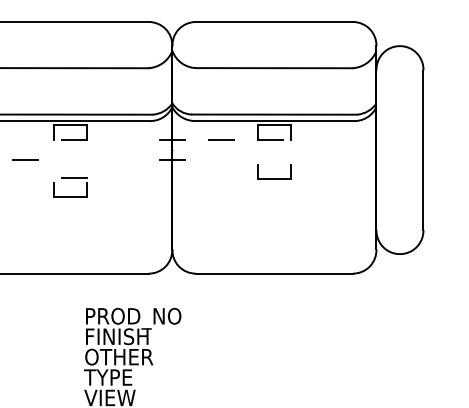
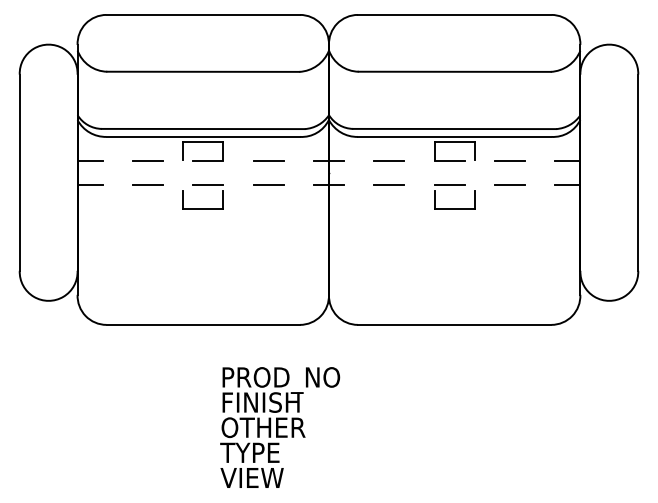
line: (25, 140) -> (147, 160), added
line: (123, 140) -> (268, 160), added
line: (318, 140) -> (509, 160), added
line: (366, 140) -> (567, 160), added
line: (123, 159) -> (268, 184), added
line: (221, 159) -> (389, 184), added
line: (270, 159) -> (449, 184), added
line: (318, 159) -> (509, 184), added
line: (366, 159) -> (567, 184), added
part: (69, 178) -> (202, 185), moved

